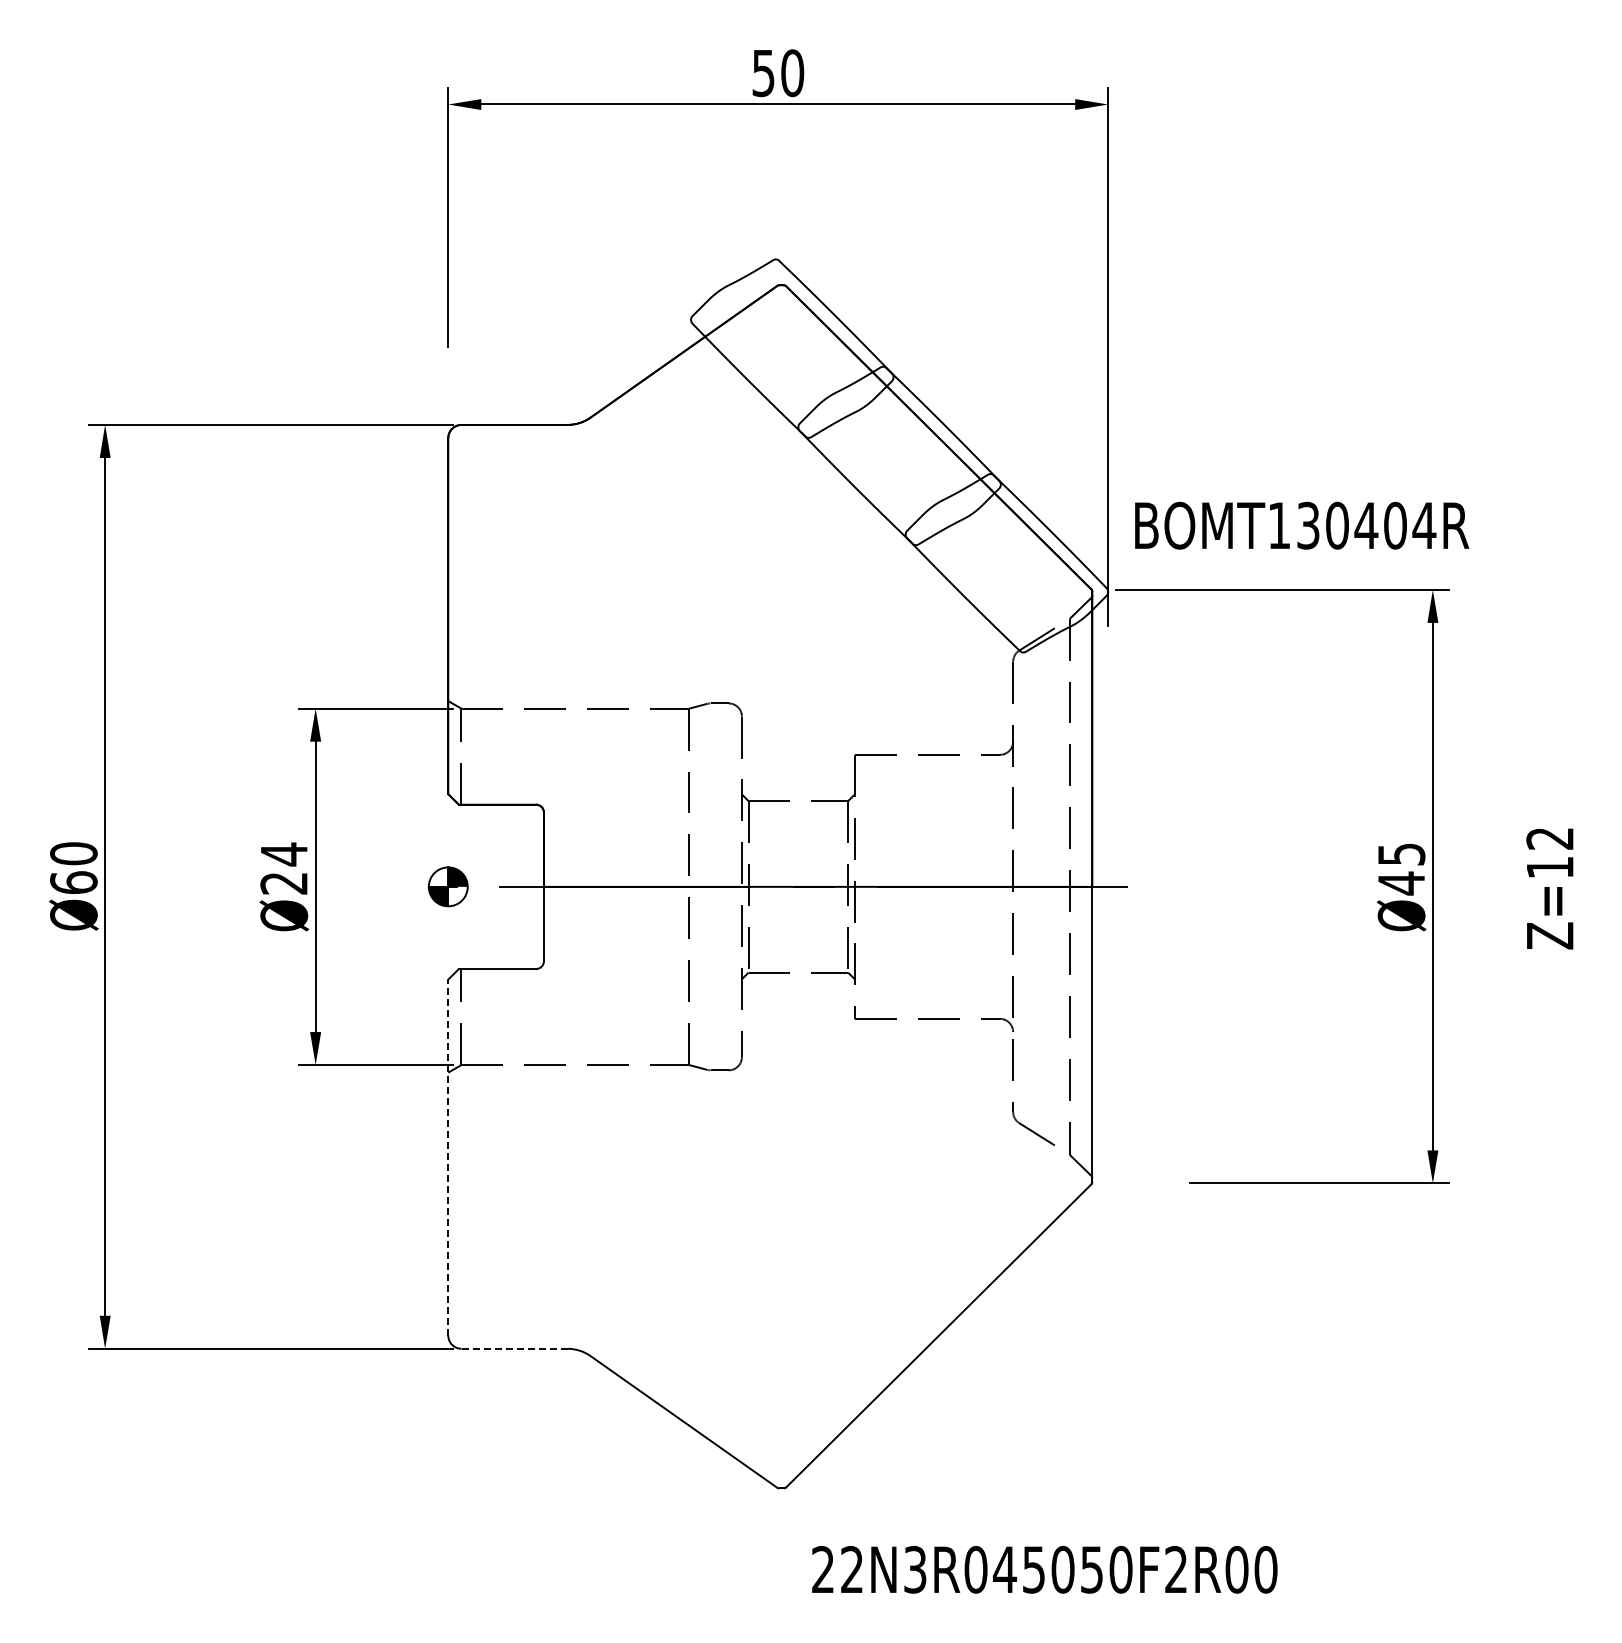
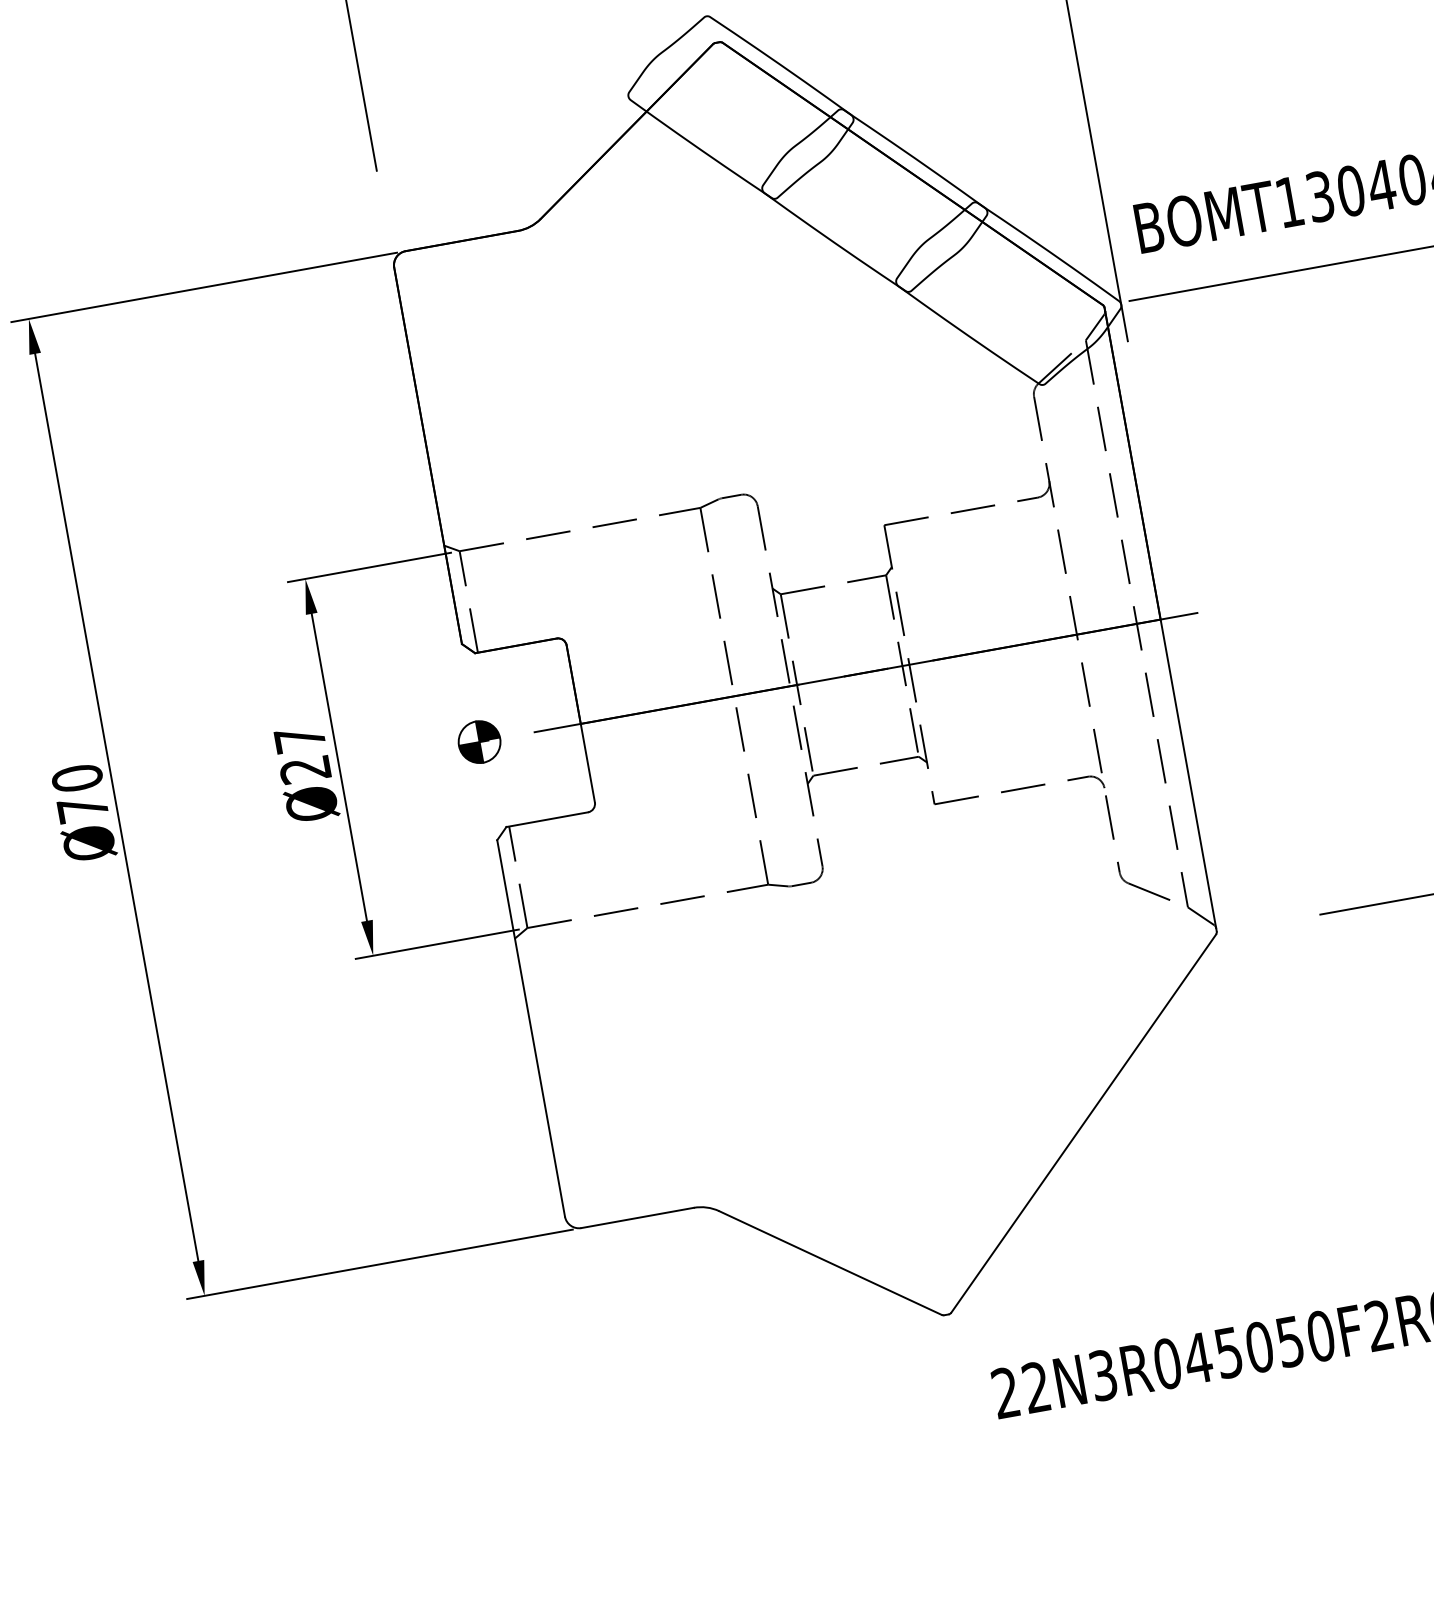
text: (284, 854) -> (300, 739), Ø24 -> Ø27
text: (73, 882) -> (82, 808), Ø60 -> Ø70
line: (448, 1157) -> (531, 1028), dashed -> solid
line: (514, 1348) -> (637, 1217), dashed -> solid

